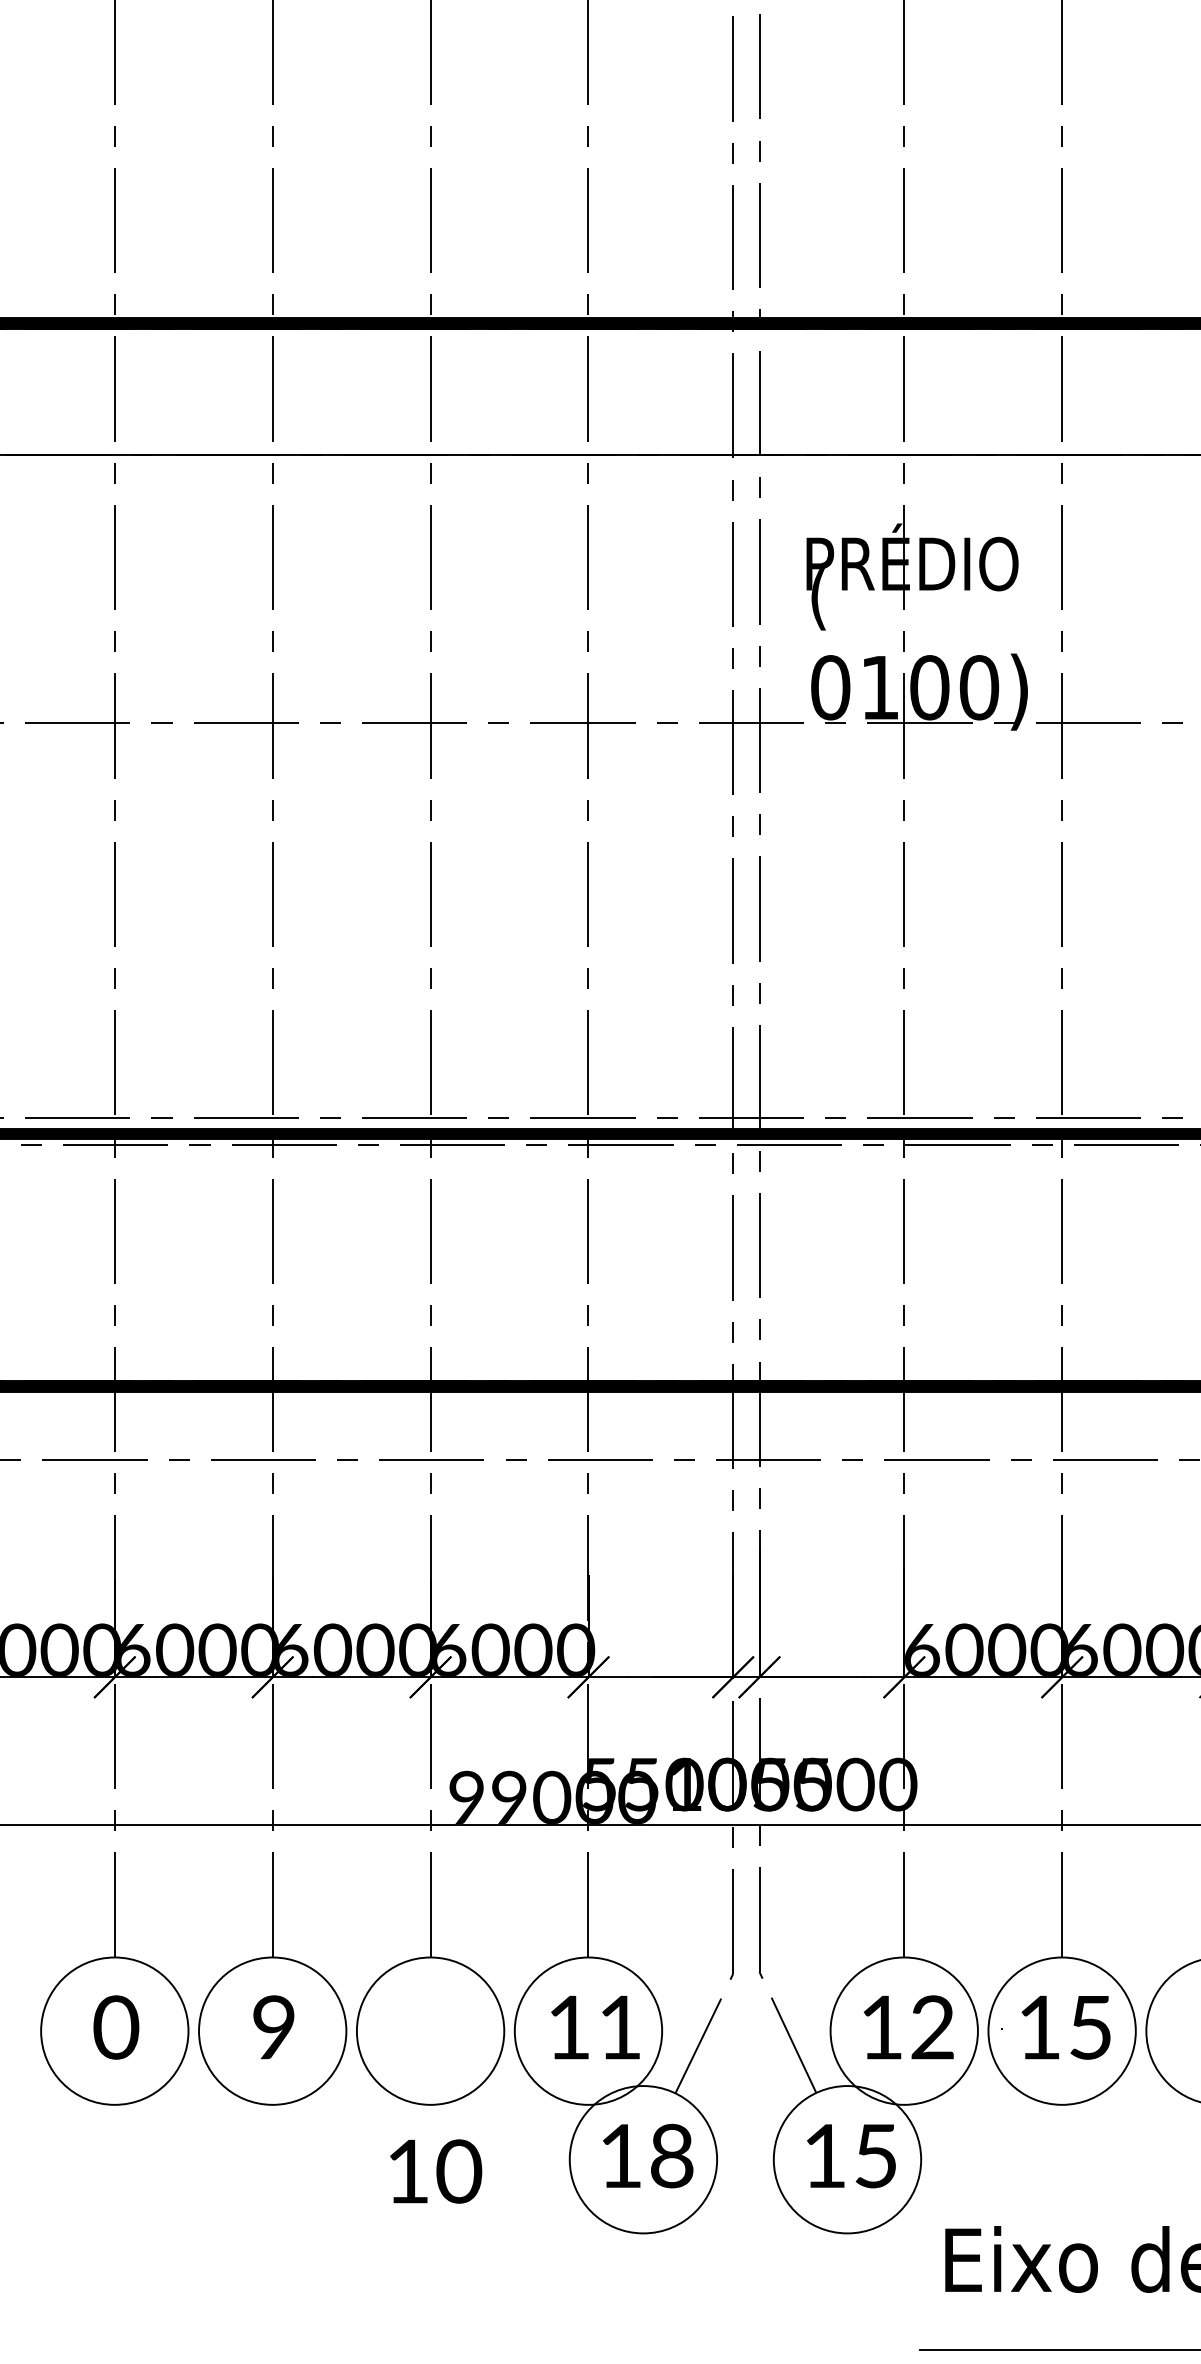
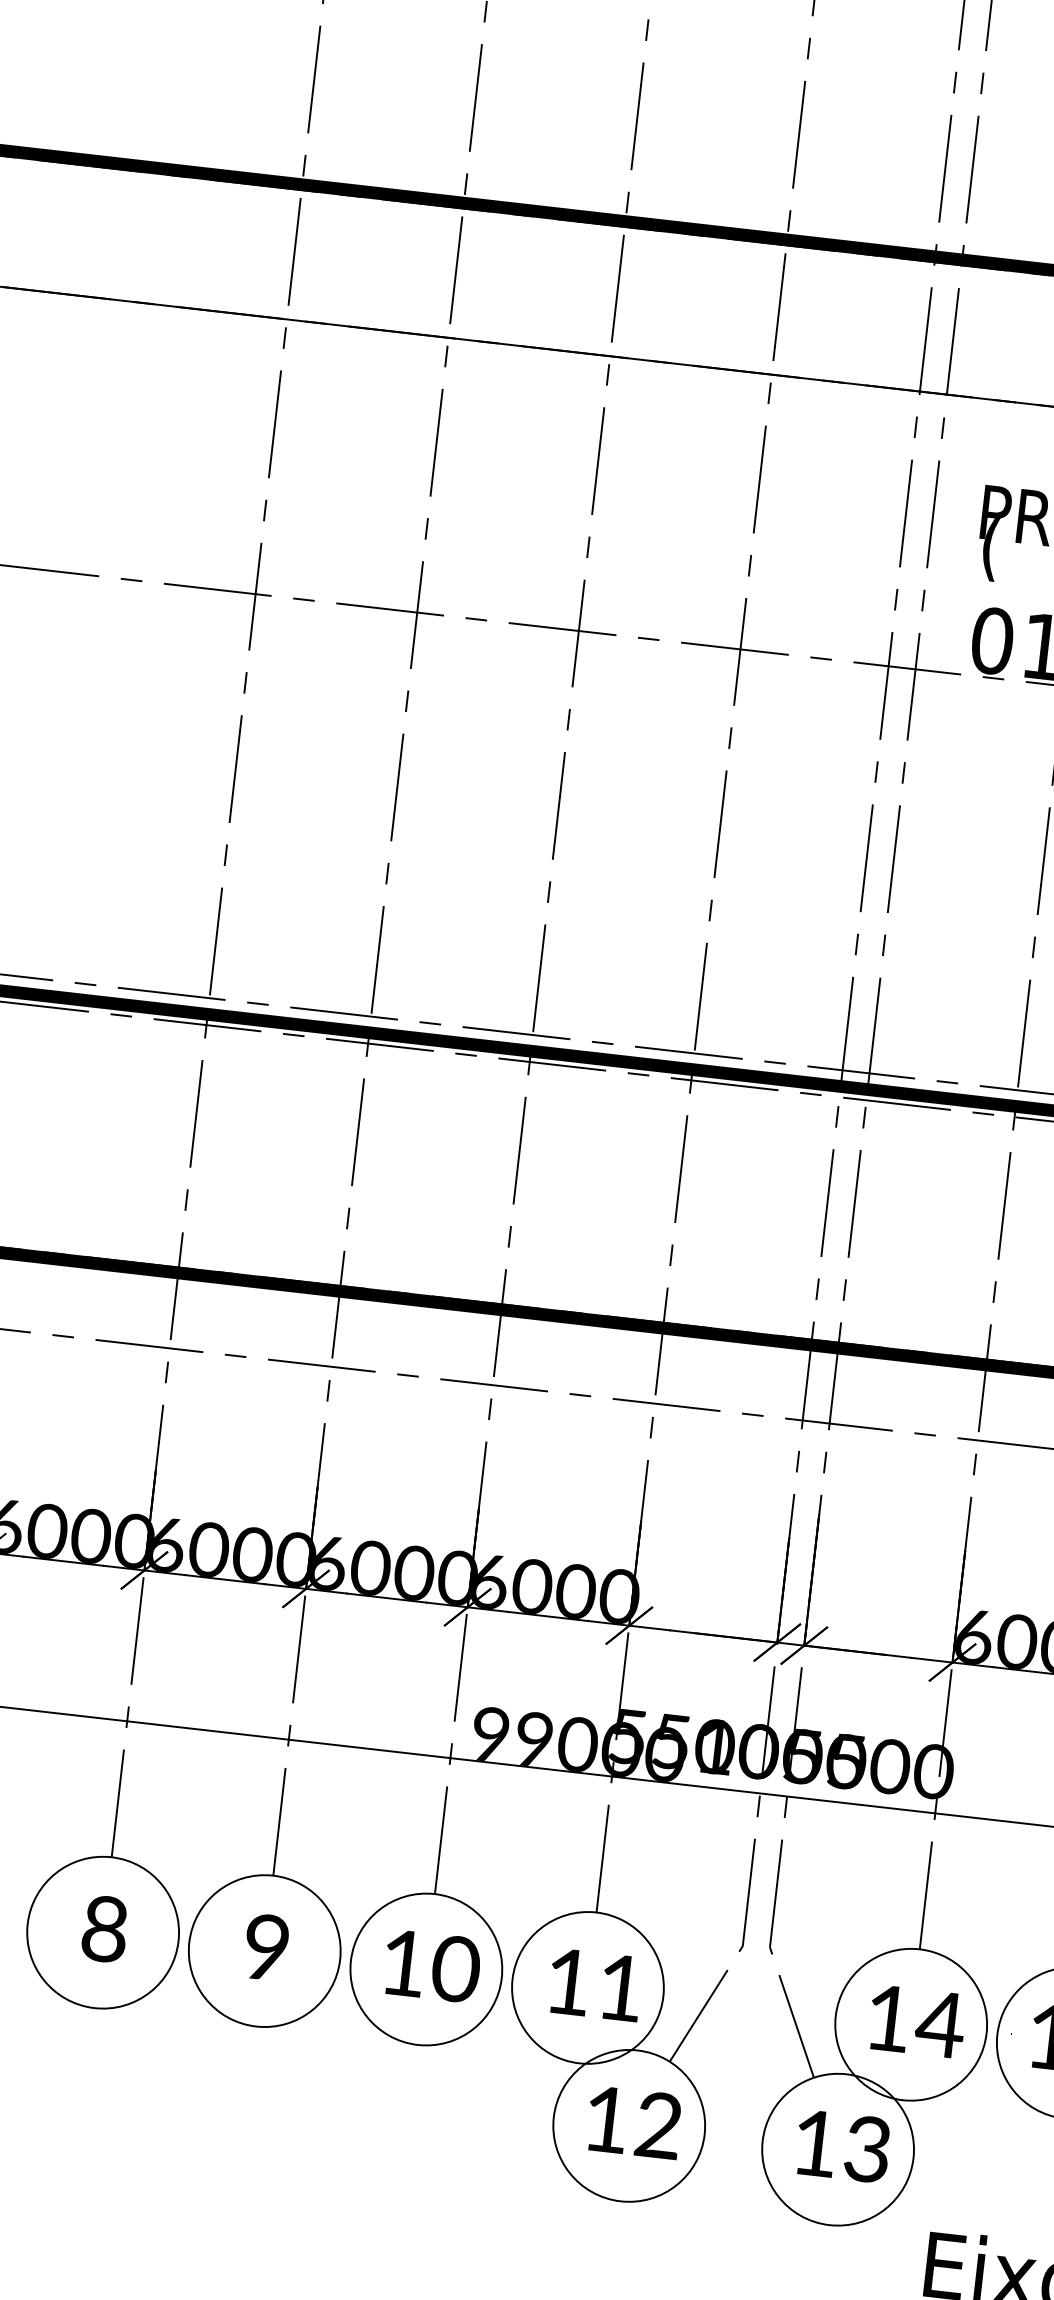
text: (116, 2027) -> (105, 1929), 0 -> 8
text: (931, 2027) -> (939, 2024), 12 -> 14
text: (875, 2155) -> (867, 2148), 15 -> 13
text: (671, 2156) -> (658, 2125), 18 -> 12
text: (436, 2171) -> (432, 1966), moved

